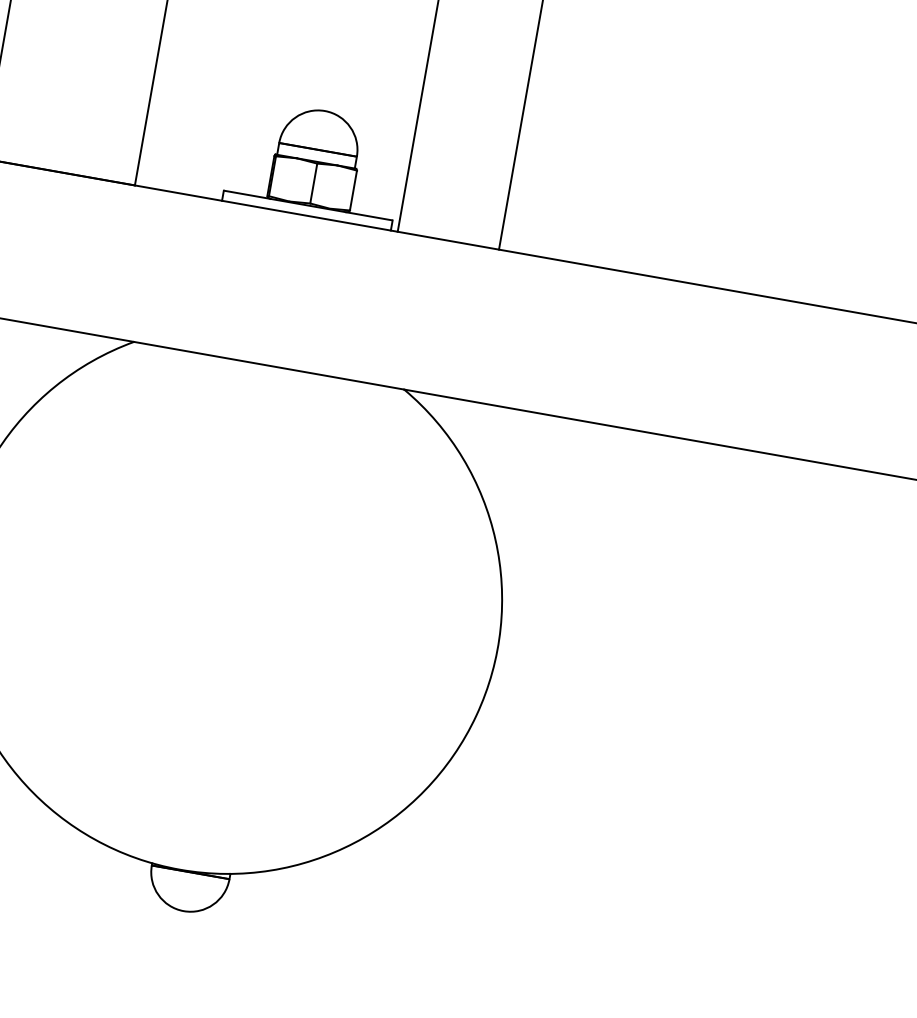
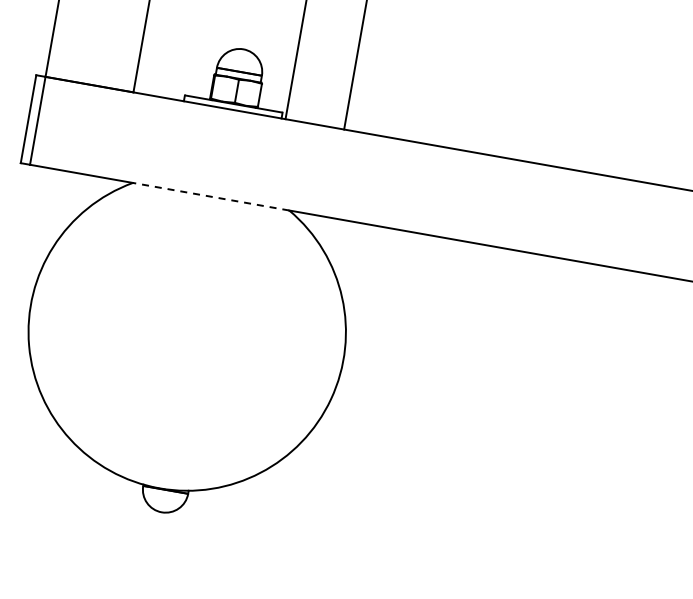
line: (268, 365) -> (210, 196), solid -> dashed

